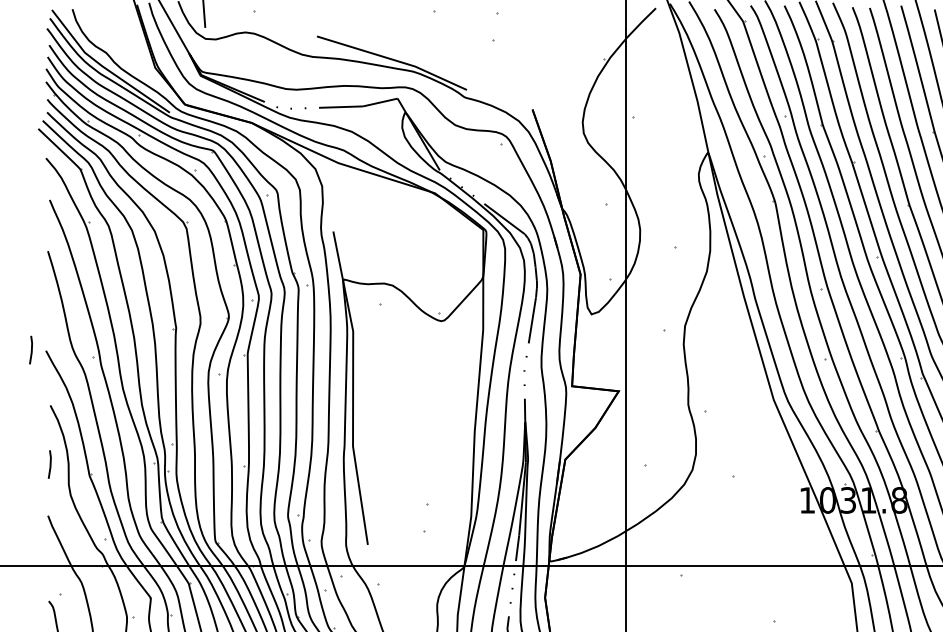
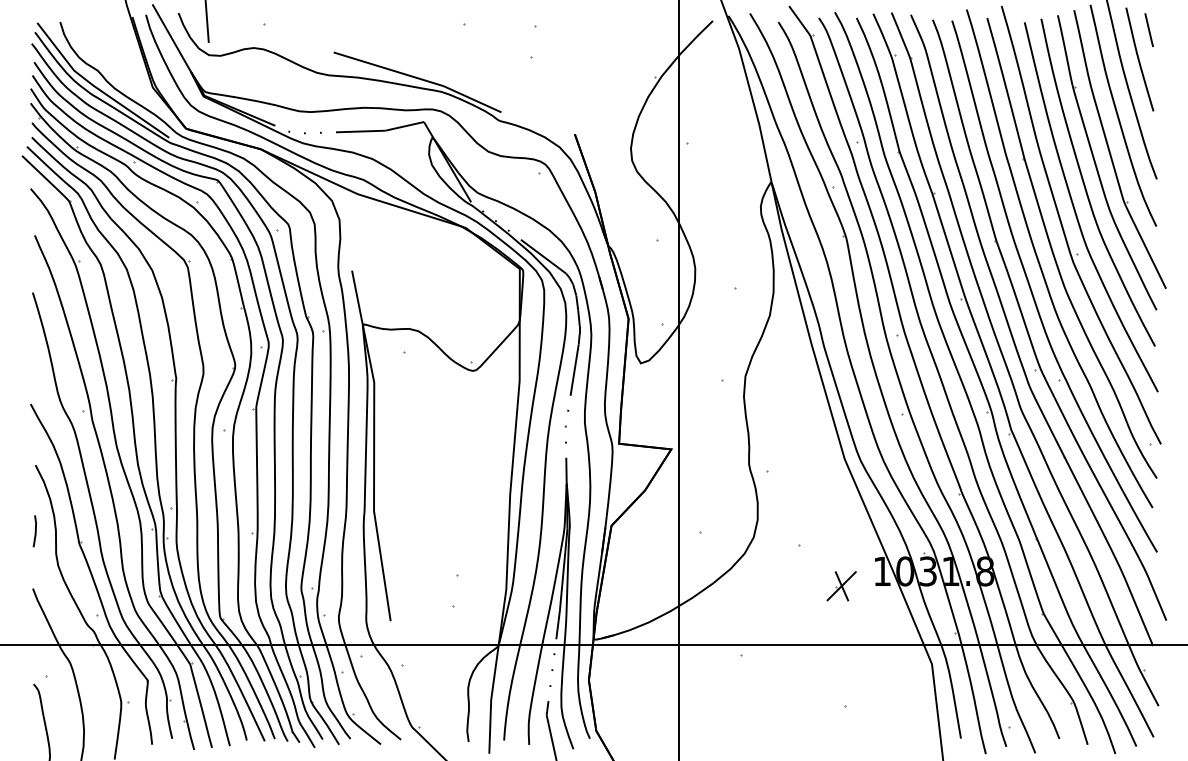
line: (30, 350) -> (13, 403), removed
part: (770, 513) -> (841, 586), added

